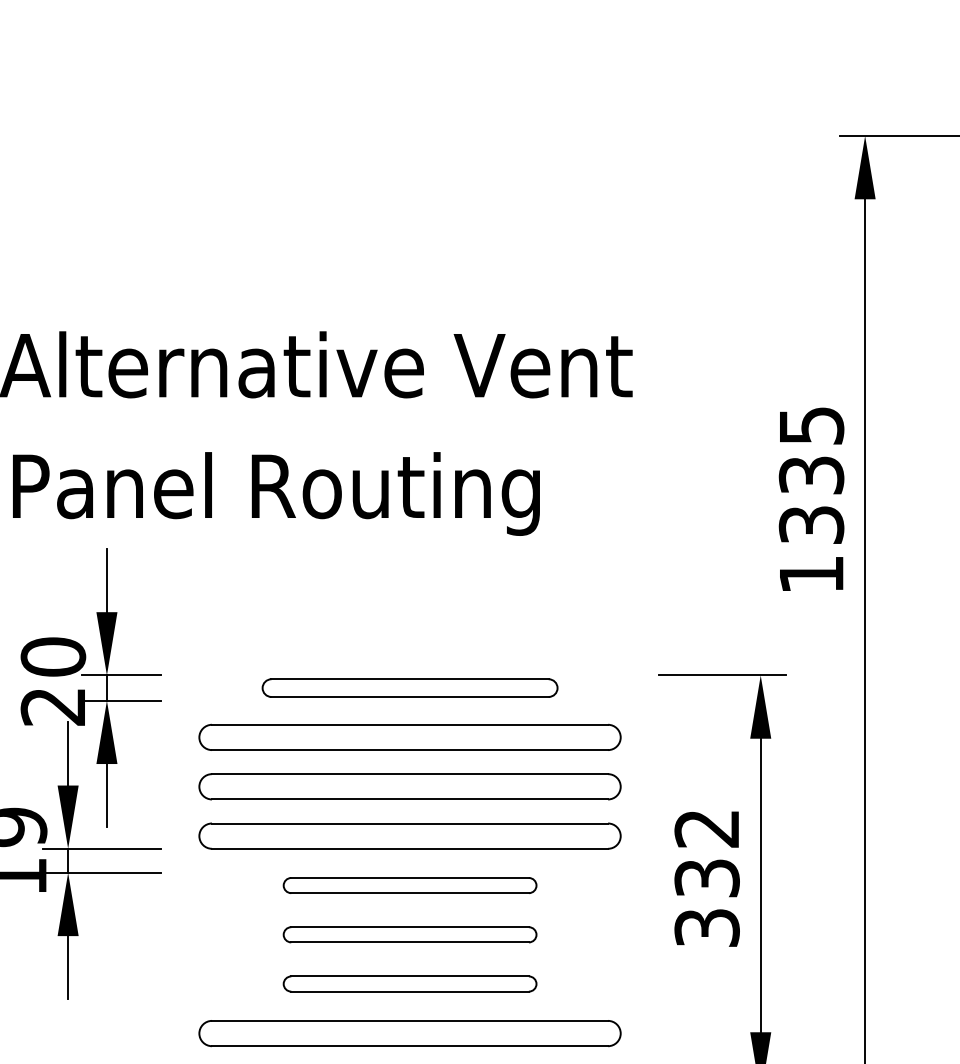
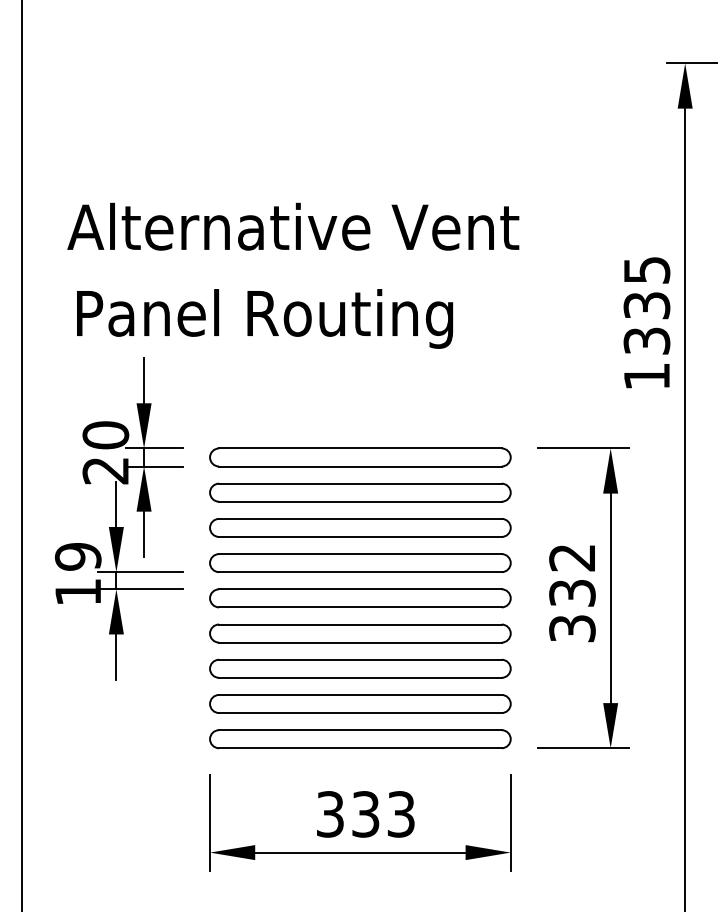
part: (410, 688) -> (360, 457), size x1.43
part: (410, 885) -> (360, 598), size x1.67
part: (410, 934) -> (360, 633), size x1.67
part: (410, 983) -> (360, 668), size x1.67

